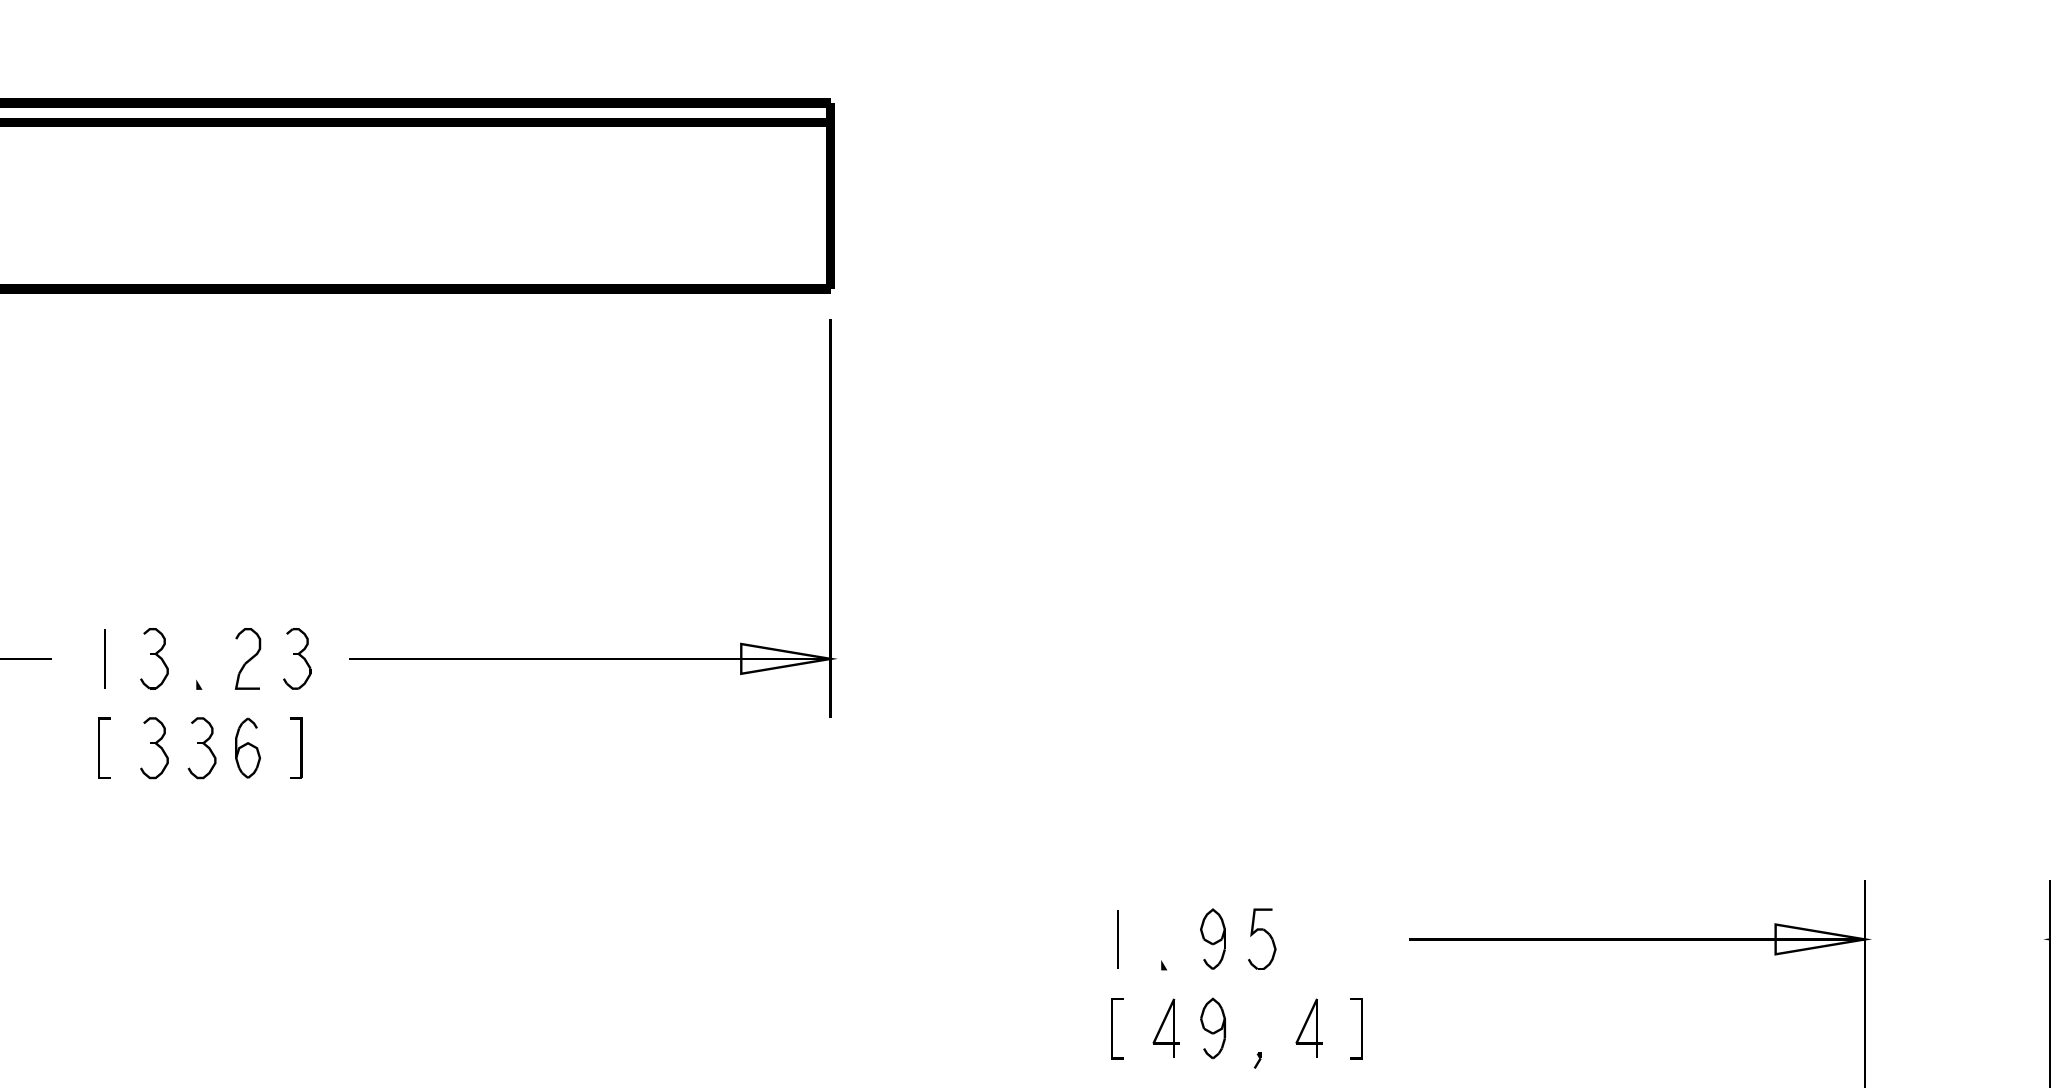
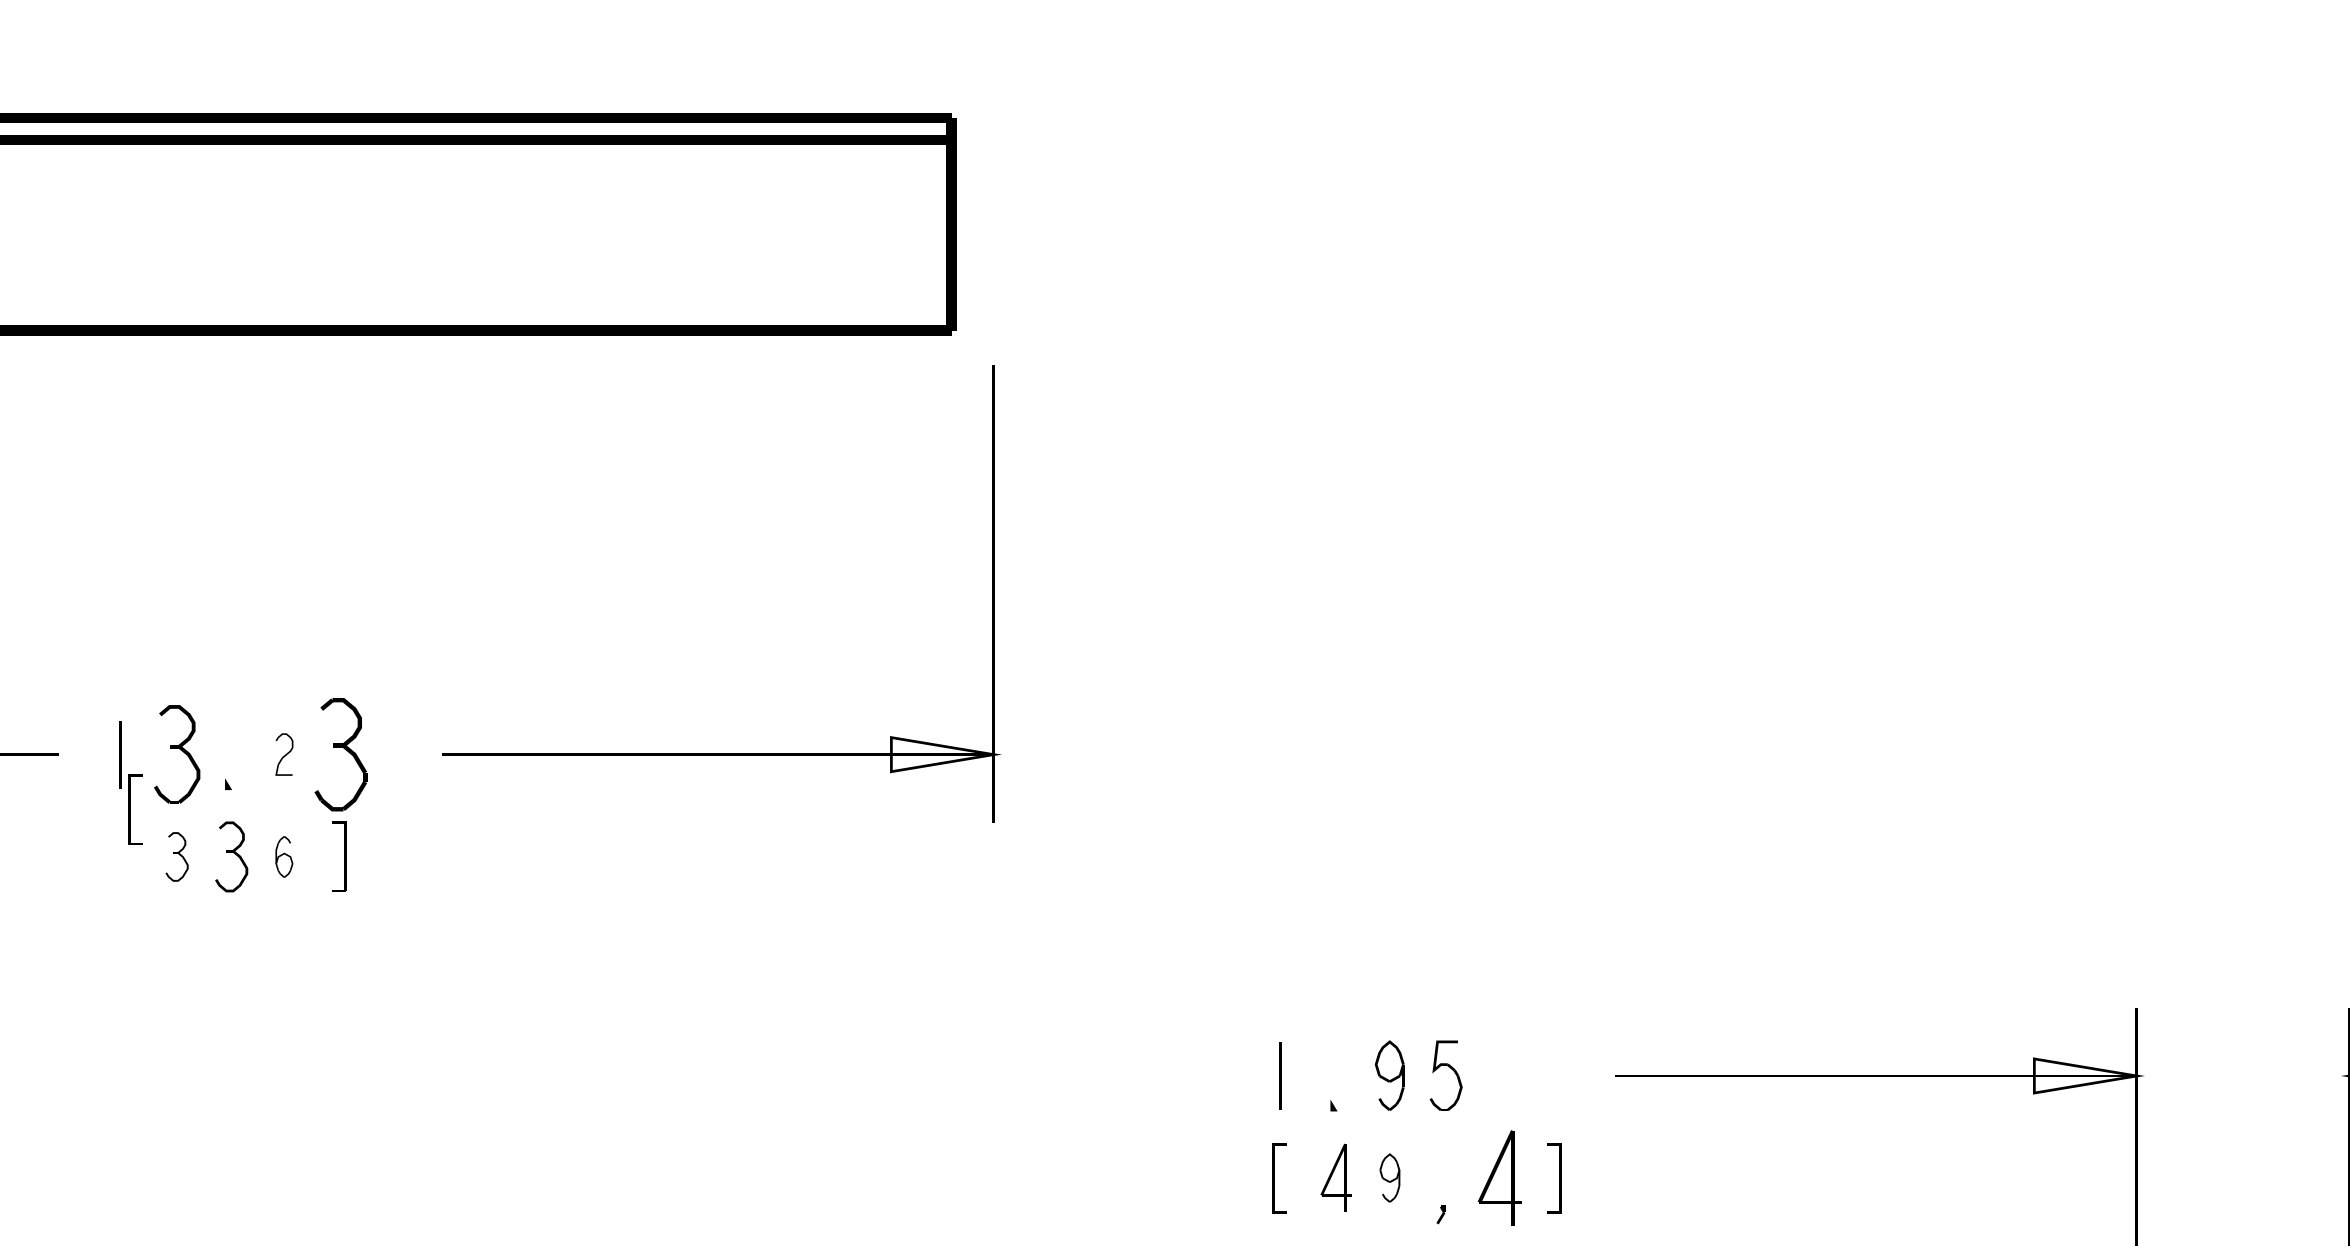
part: (592, 657) -> (721, 753), moved
part: (153, 658) -> (176, 754), size x1.4
part: (248, 658) -> (284, 754), size x0.6
part: (297, 658) -> (340, 754), size x1.6
line: (99, 747) -> (130, 809), moved
part: (153, 747) -> (176, 856), size x0.7
part: (248, 747) -> (284, 856), size x0.6
part: (1212, 1028) -> (1389, 1177), size x0.7
part: (1308, 1028) -> (1499, 1177), size x1.4

